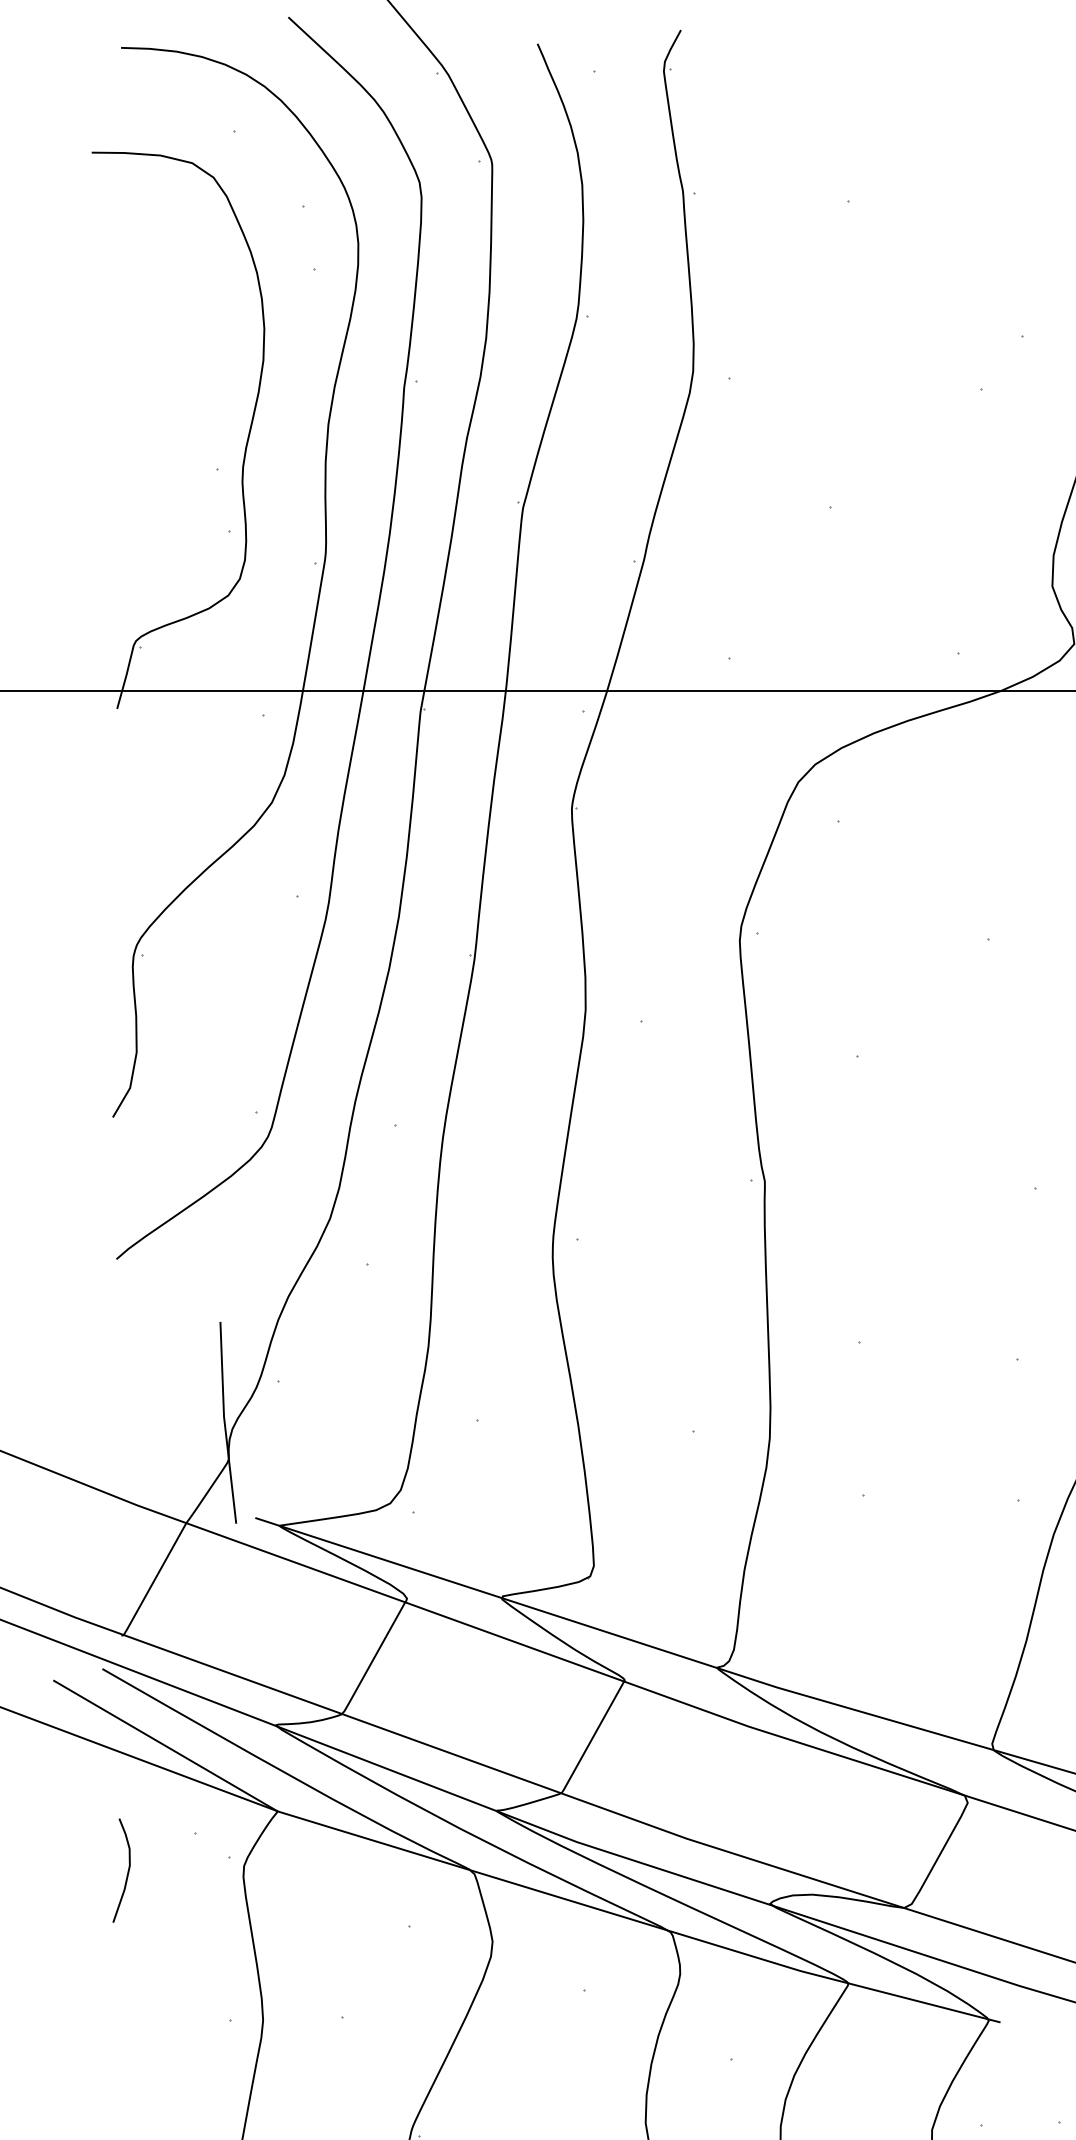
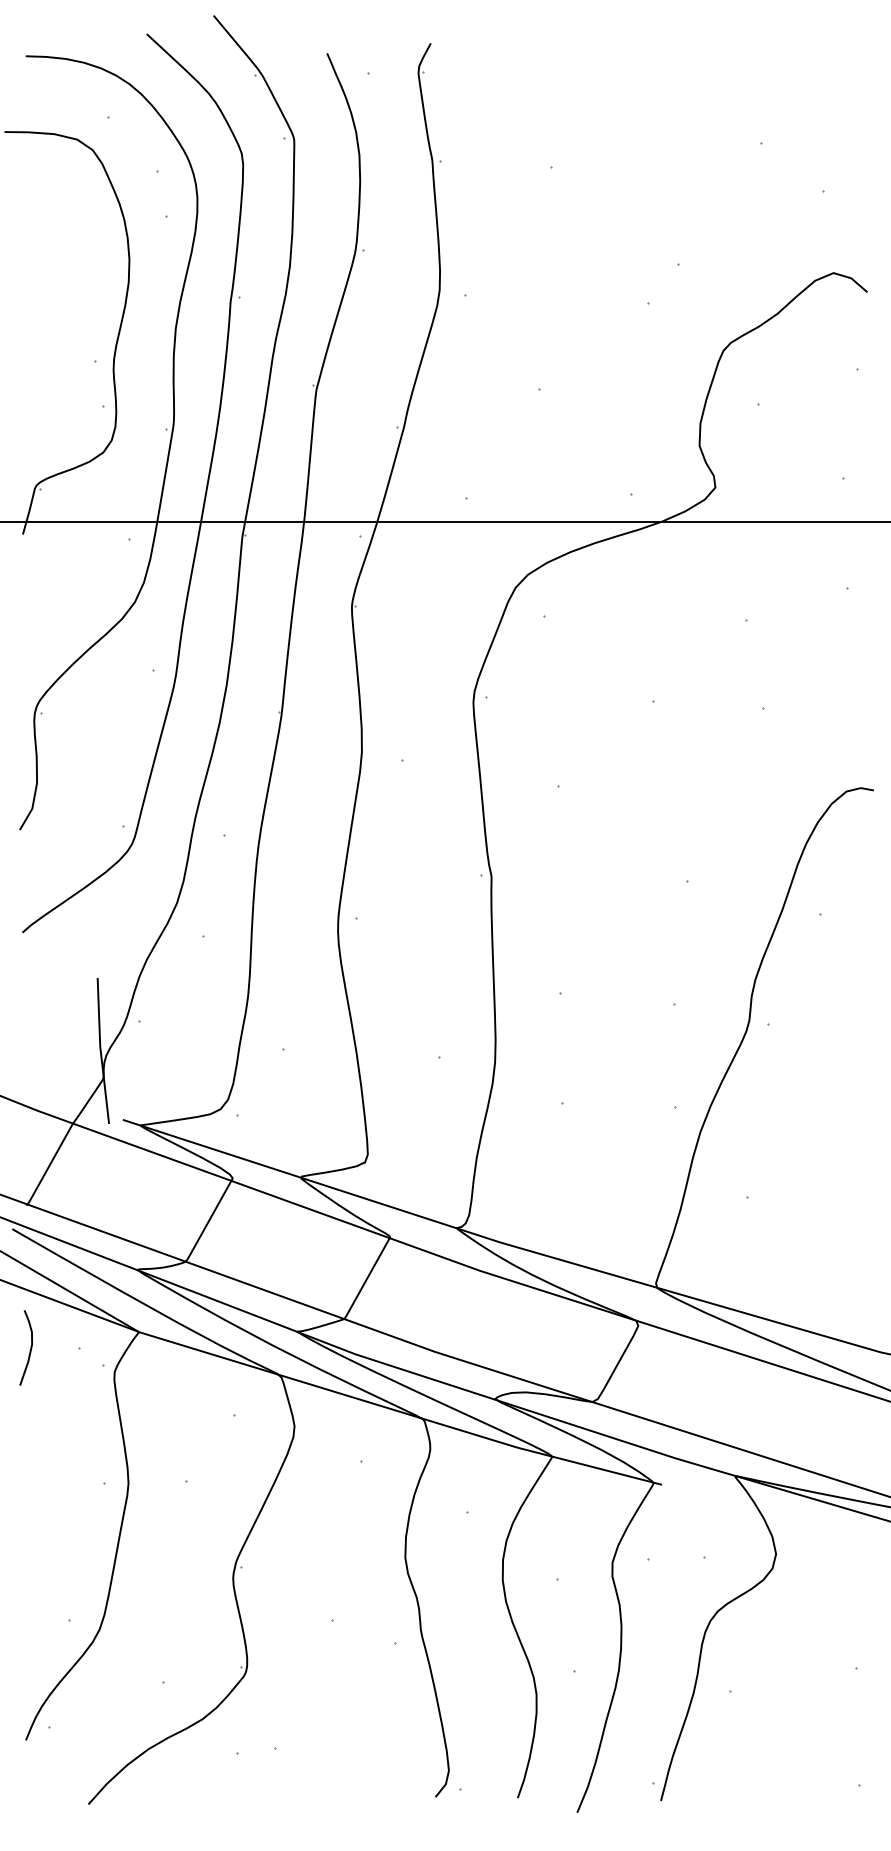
curve: (127, 1869) -> (30, 1347), moved

